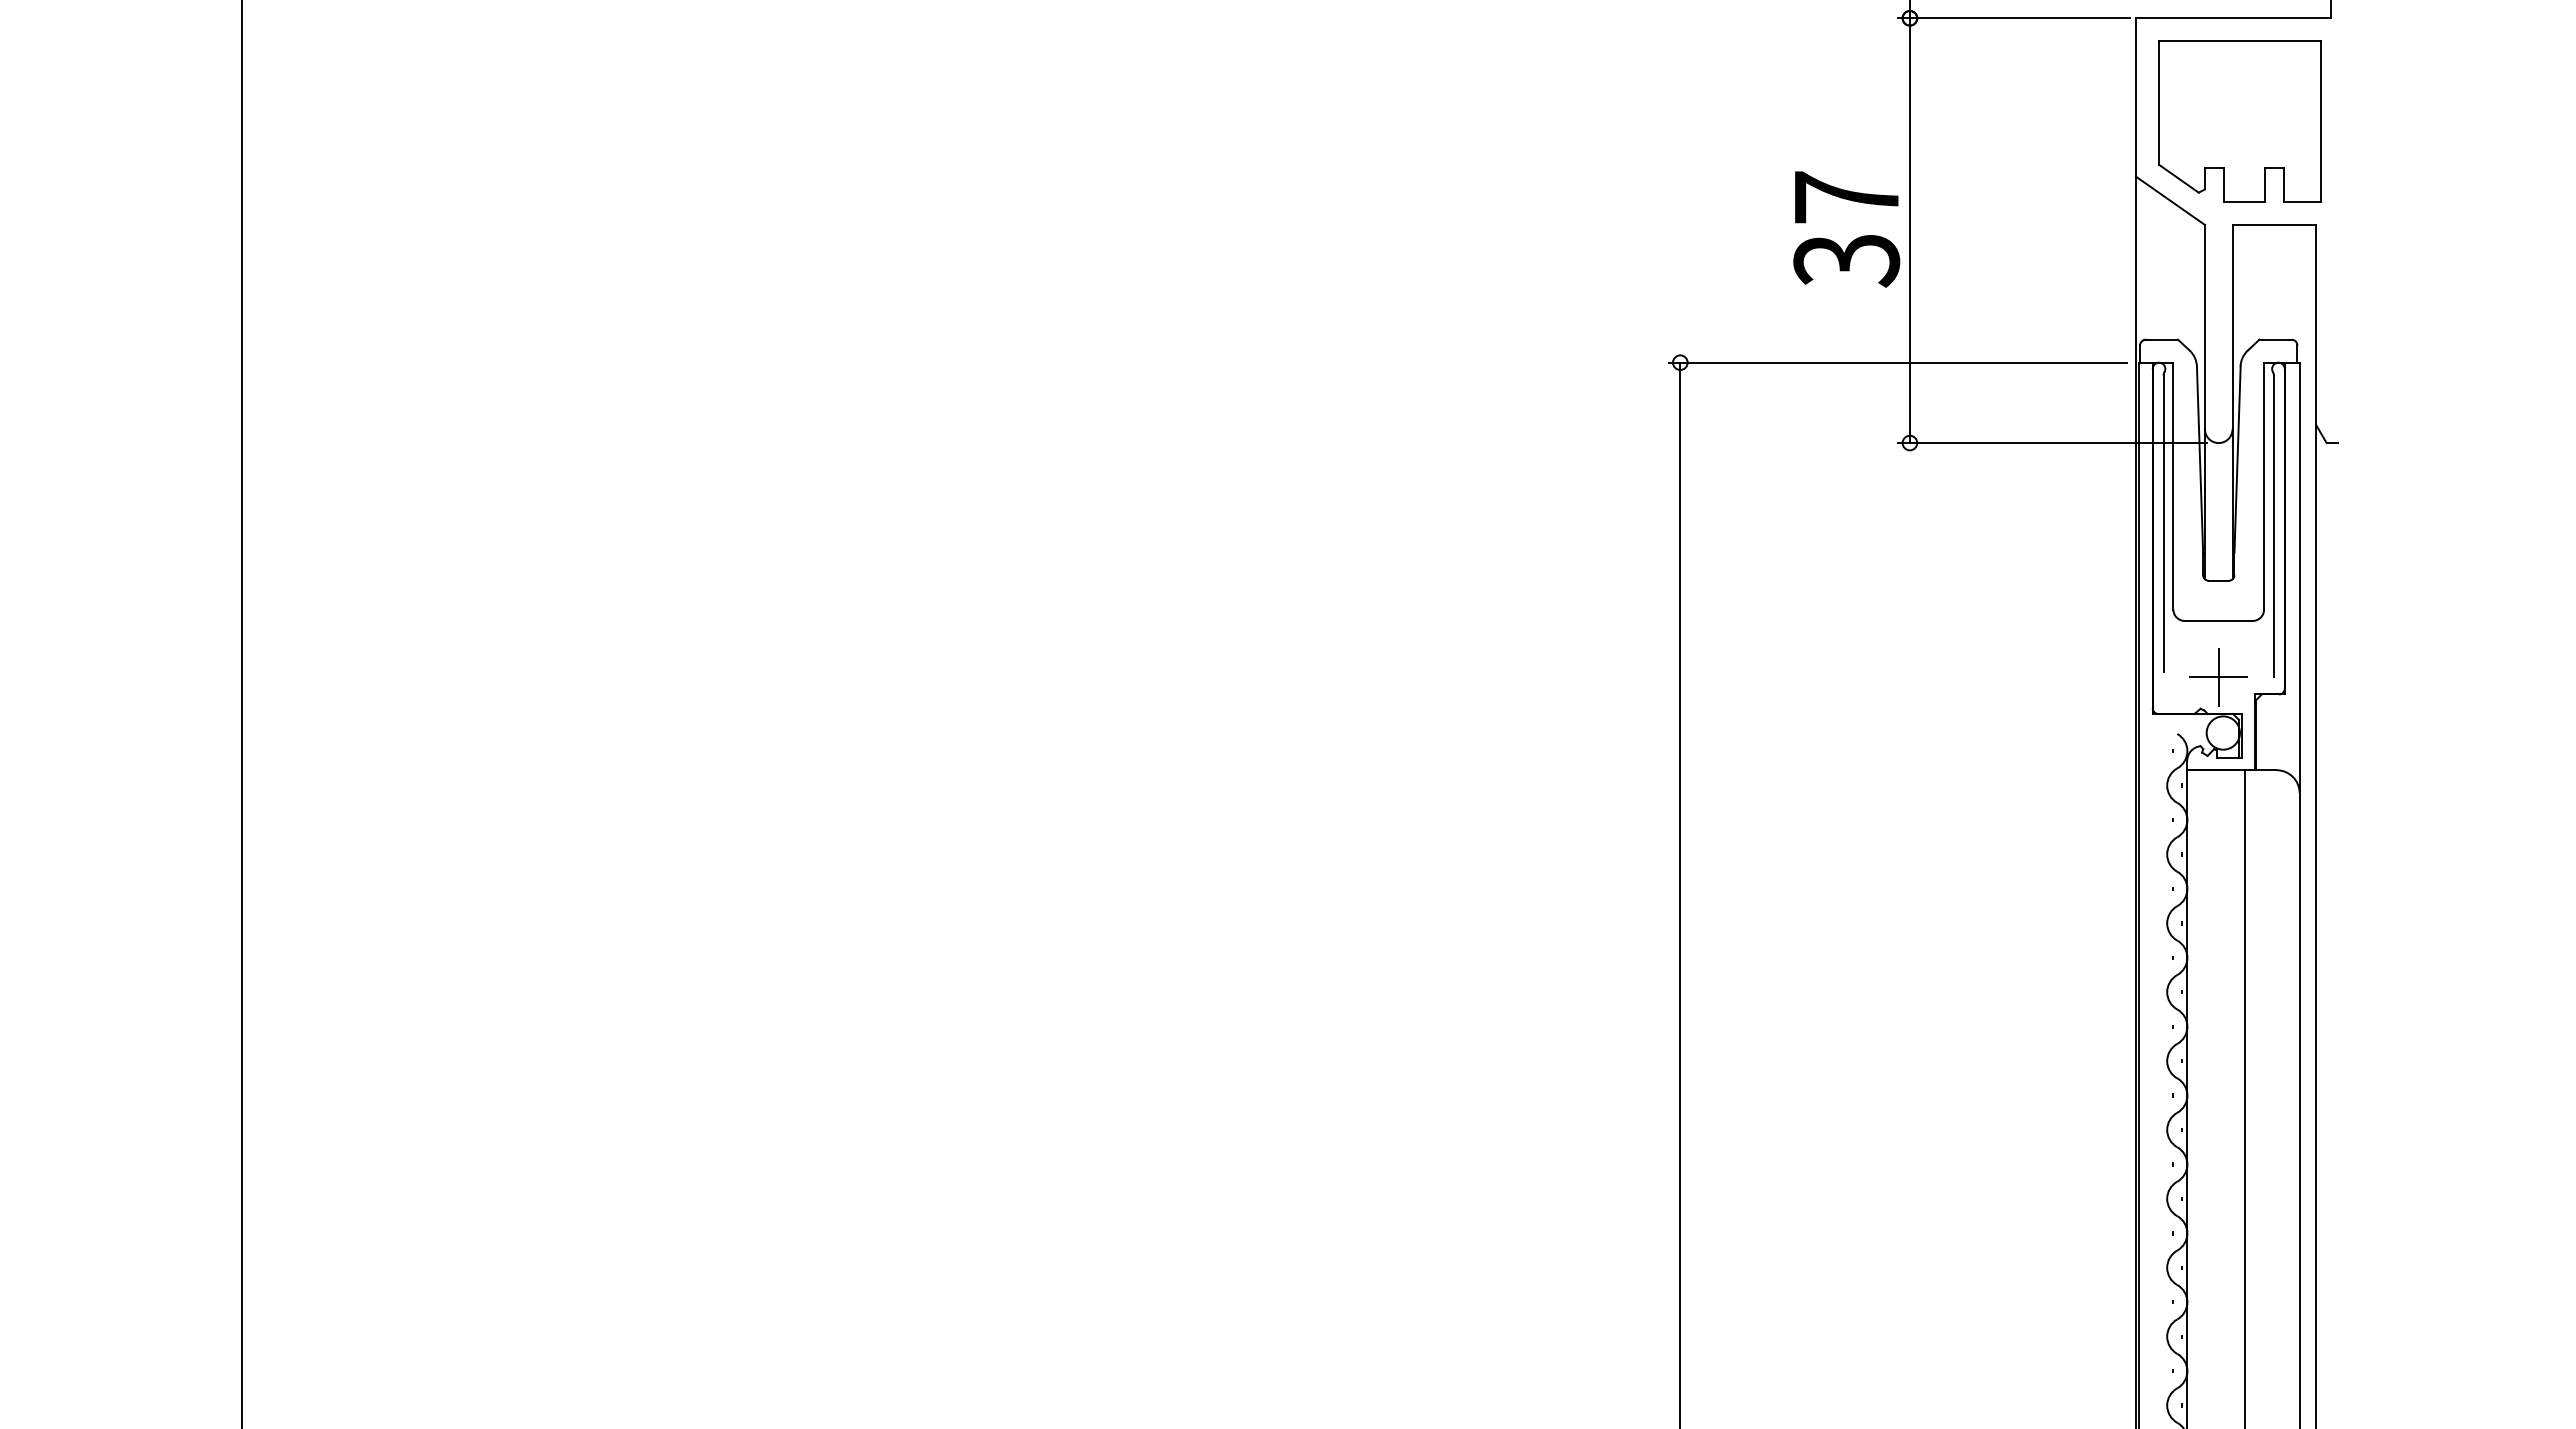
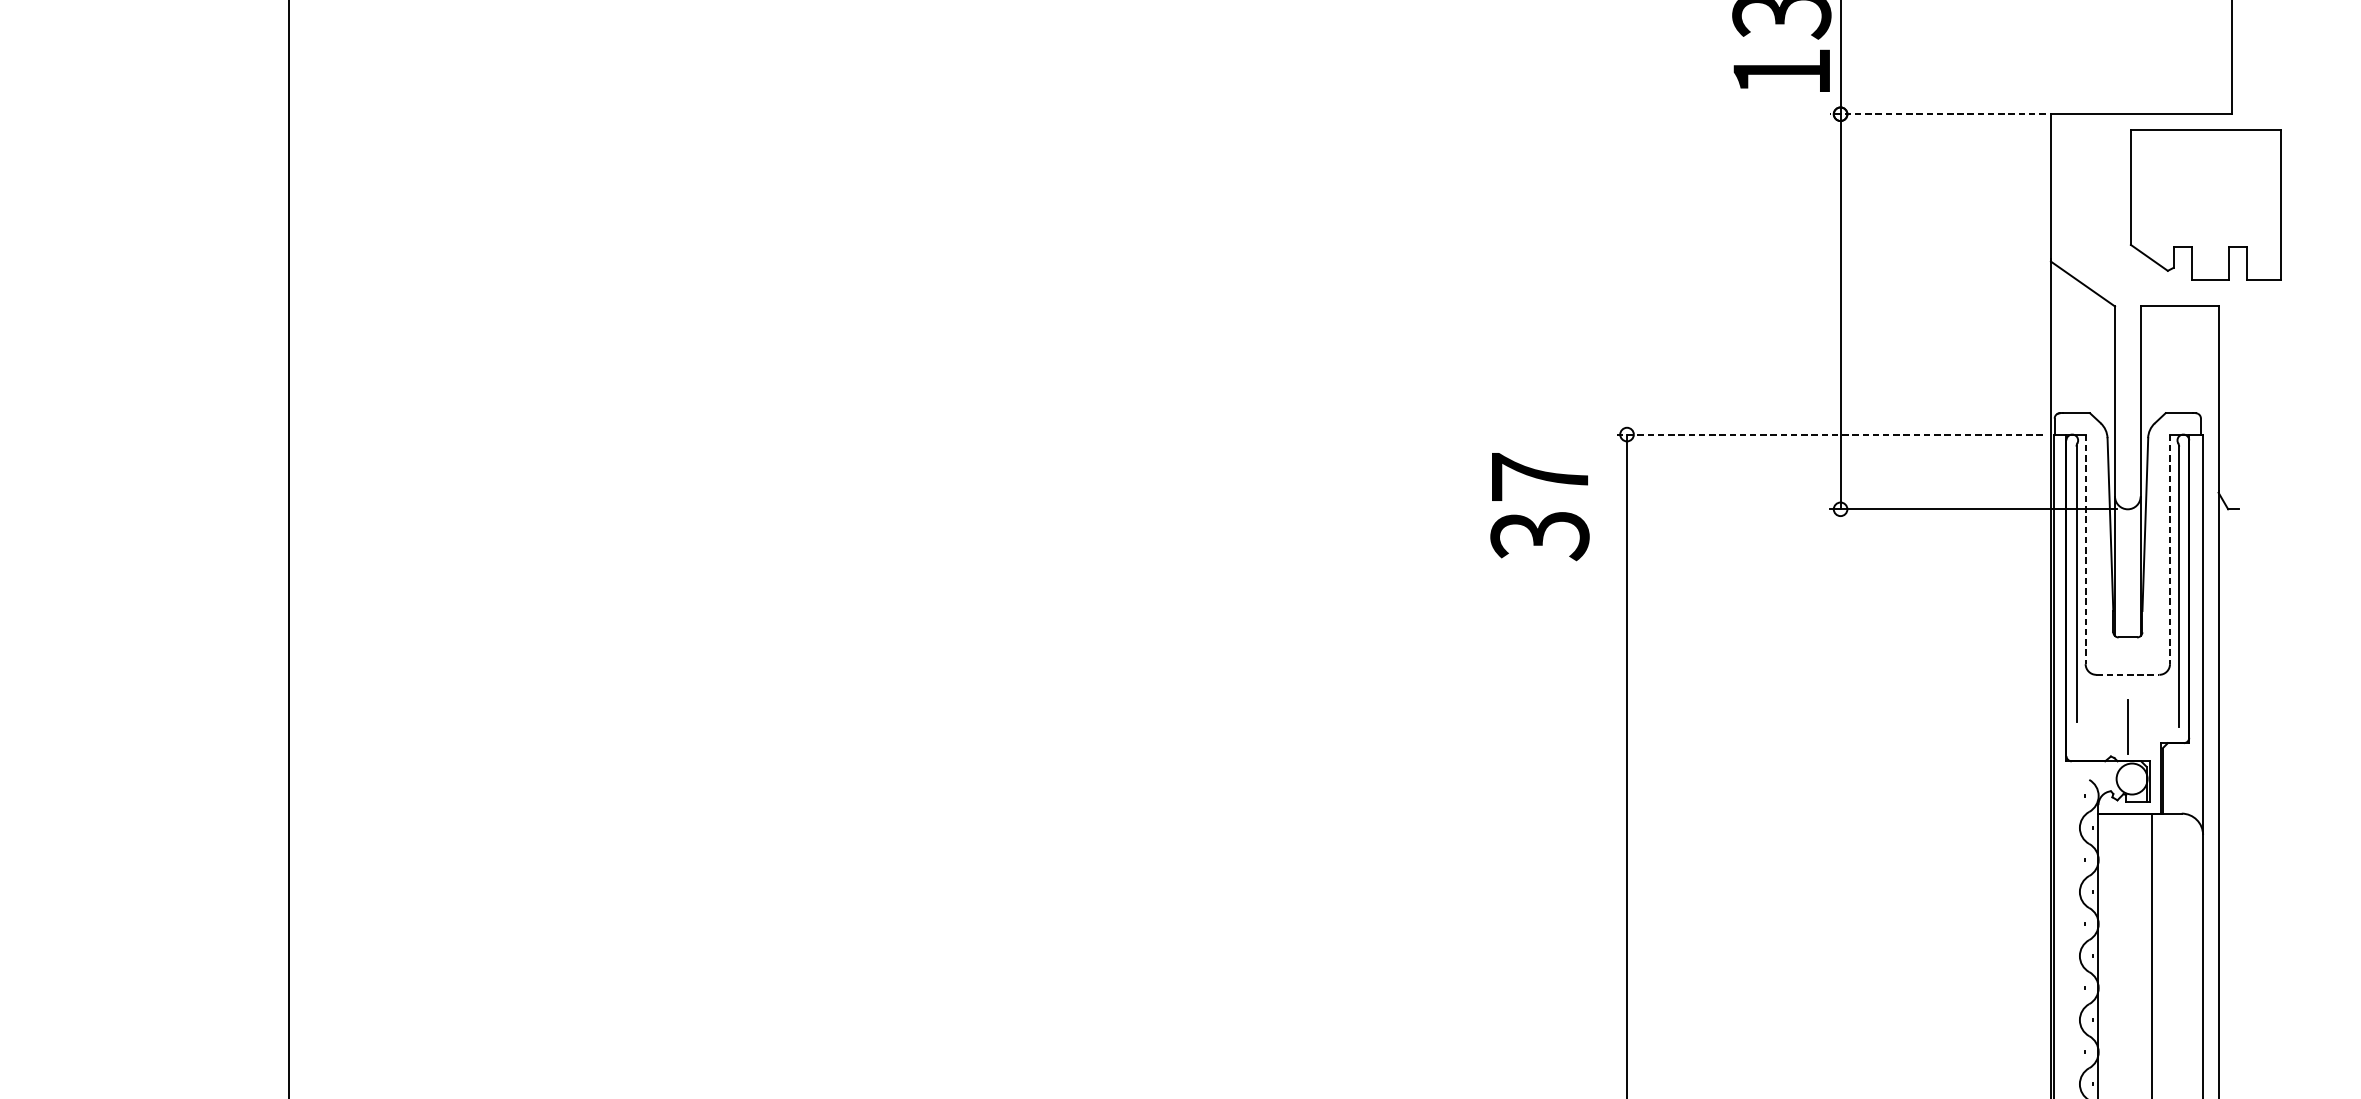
line: (2014, 18) -> (1937, 114), solid -> dashed
part: (2239, 121) -> (2205, 204), moved
text: (1846, 229) -> (1539, 506), moved
line: (1897, 362) -> (1829, 434), solid -> dashed
line: (2173, 486) -> (2085, 549), solid -> dashed
line: (2264, 486) -> (2170, 549), solid -> dashed
line: (2218, 621) -> (2127, 675), solid -> dashed
line: (2218, 677) -> (2127, 727), removed

